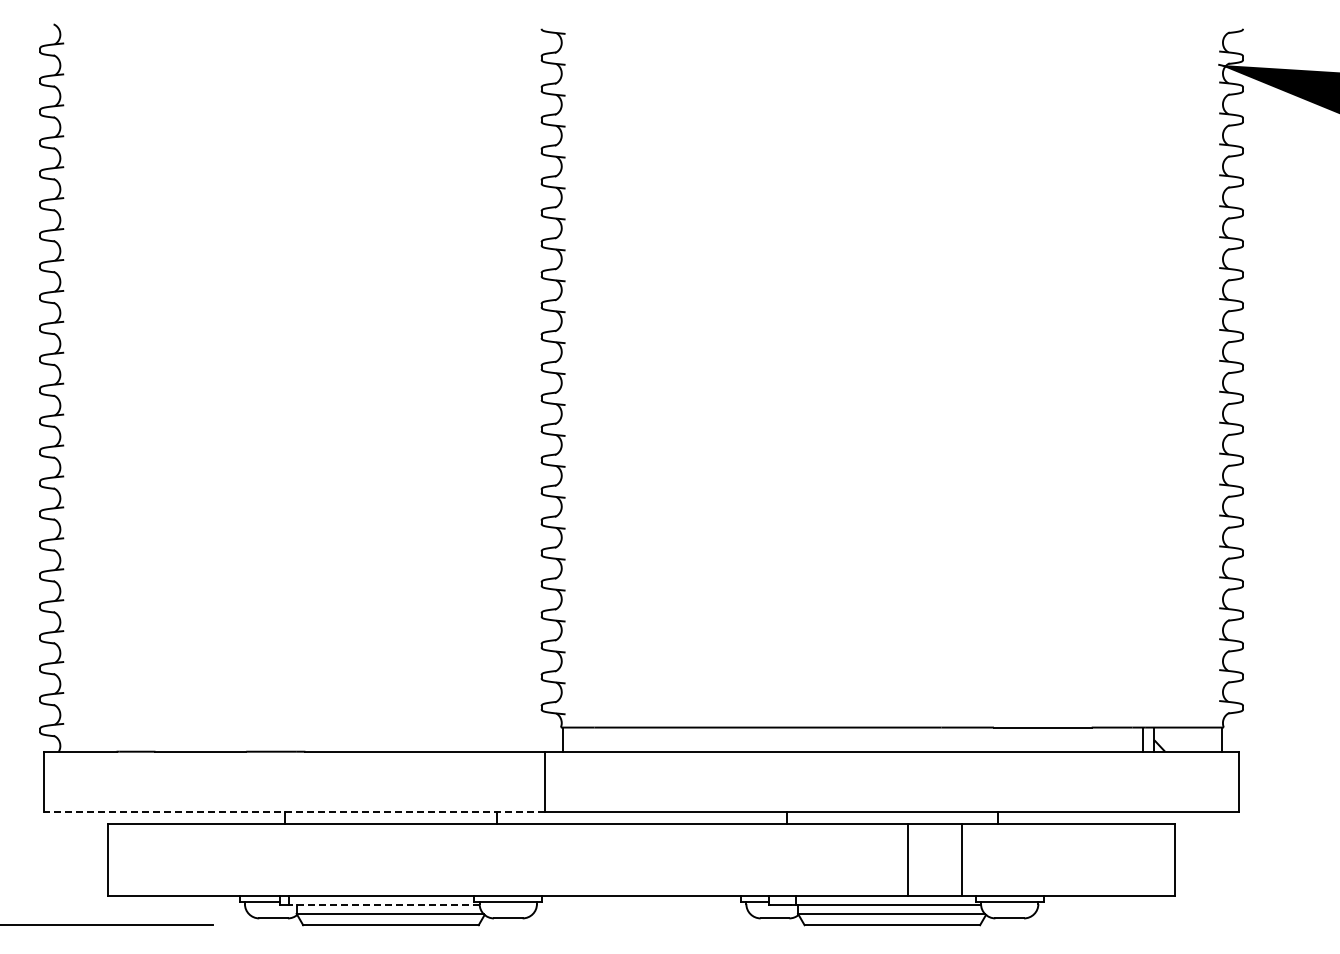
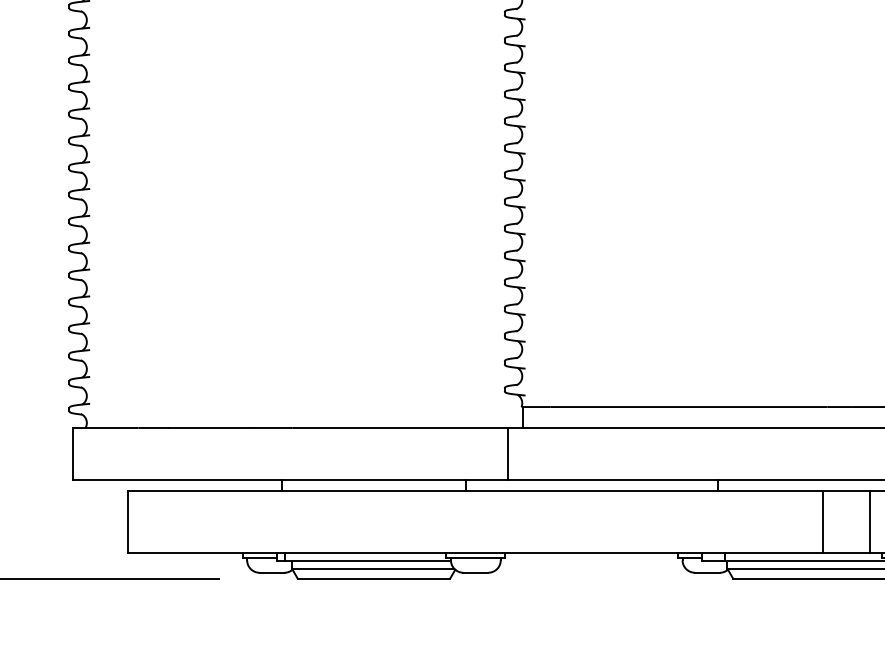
line: (294, 812) -> (290, 480), dashed -> solid
line: (384, 904) -> (368, 560), dashed -> solid

